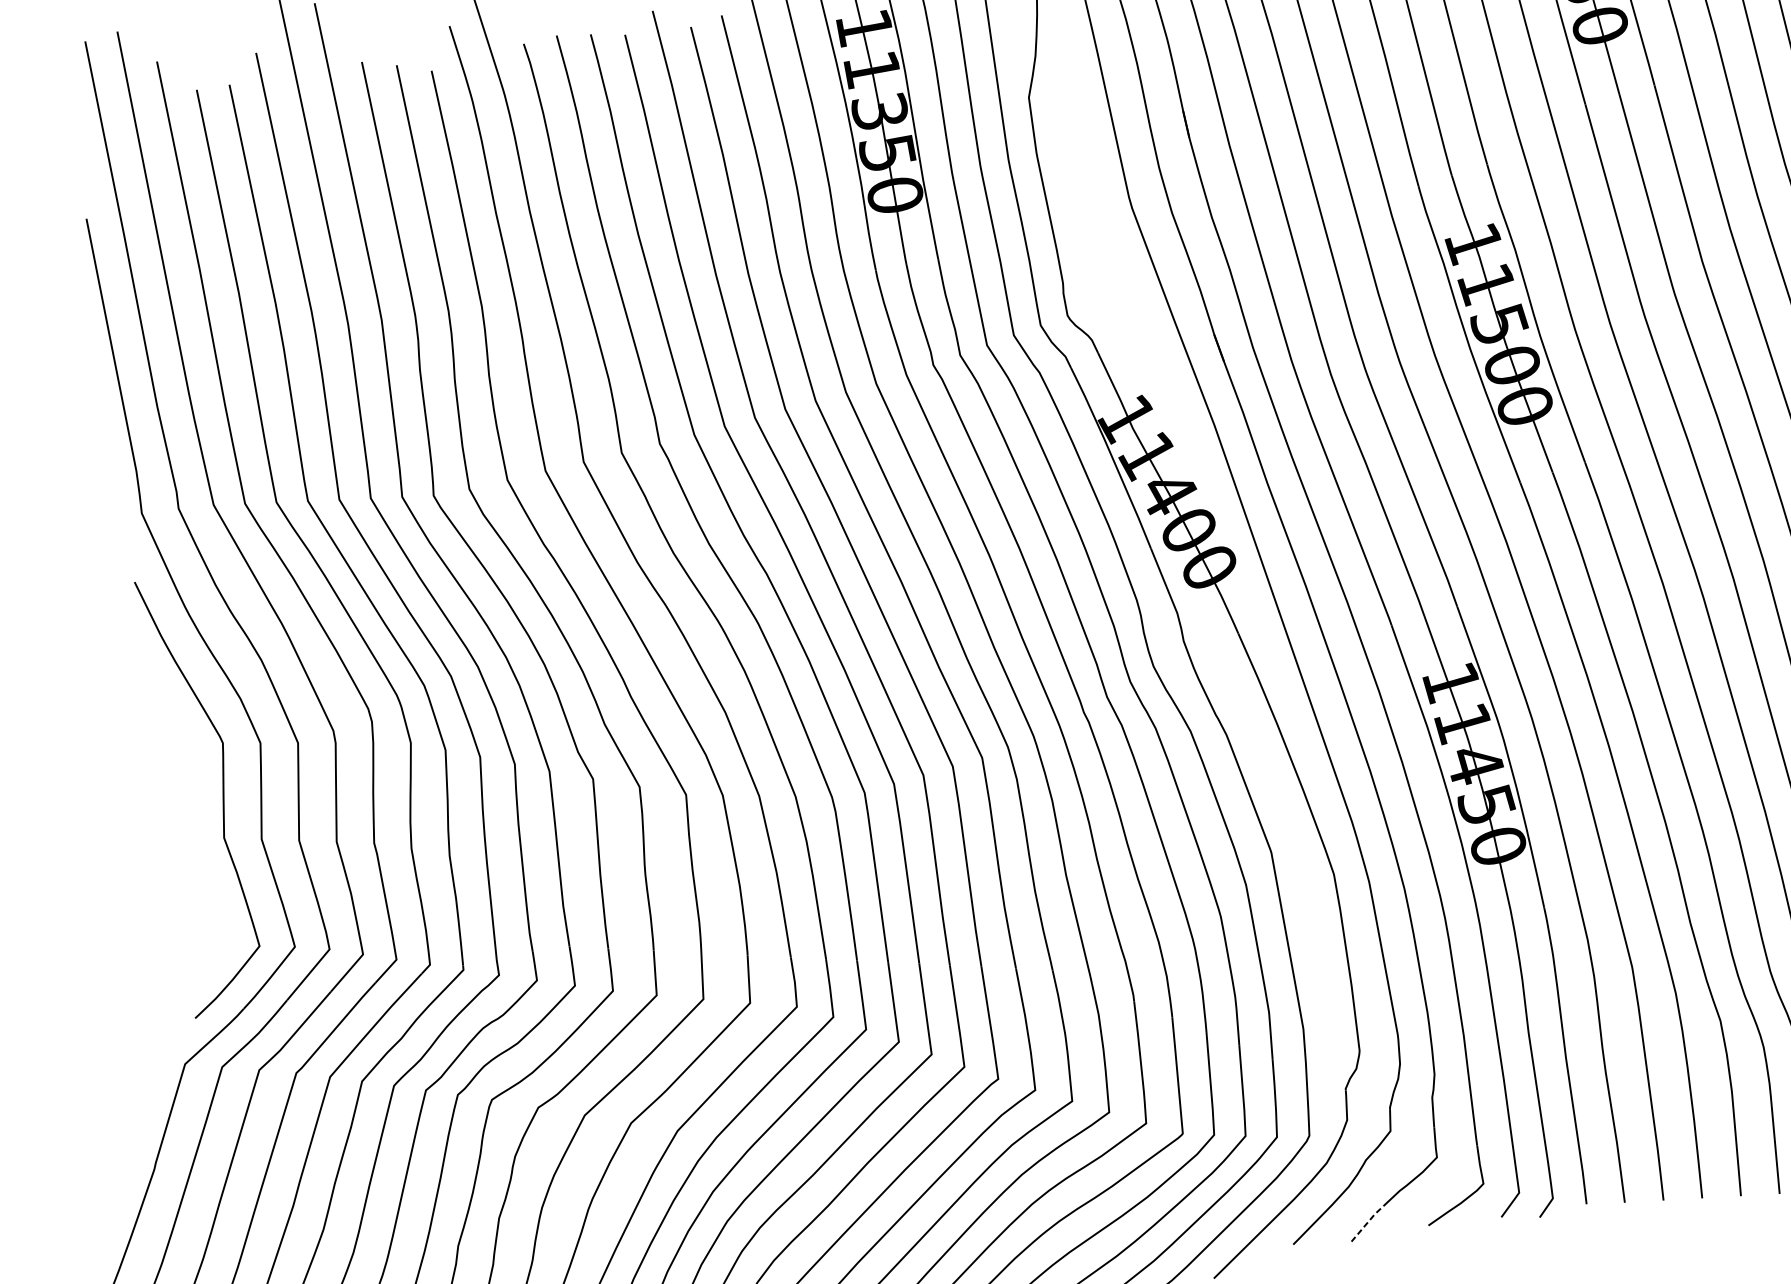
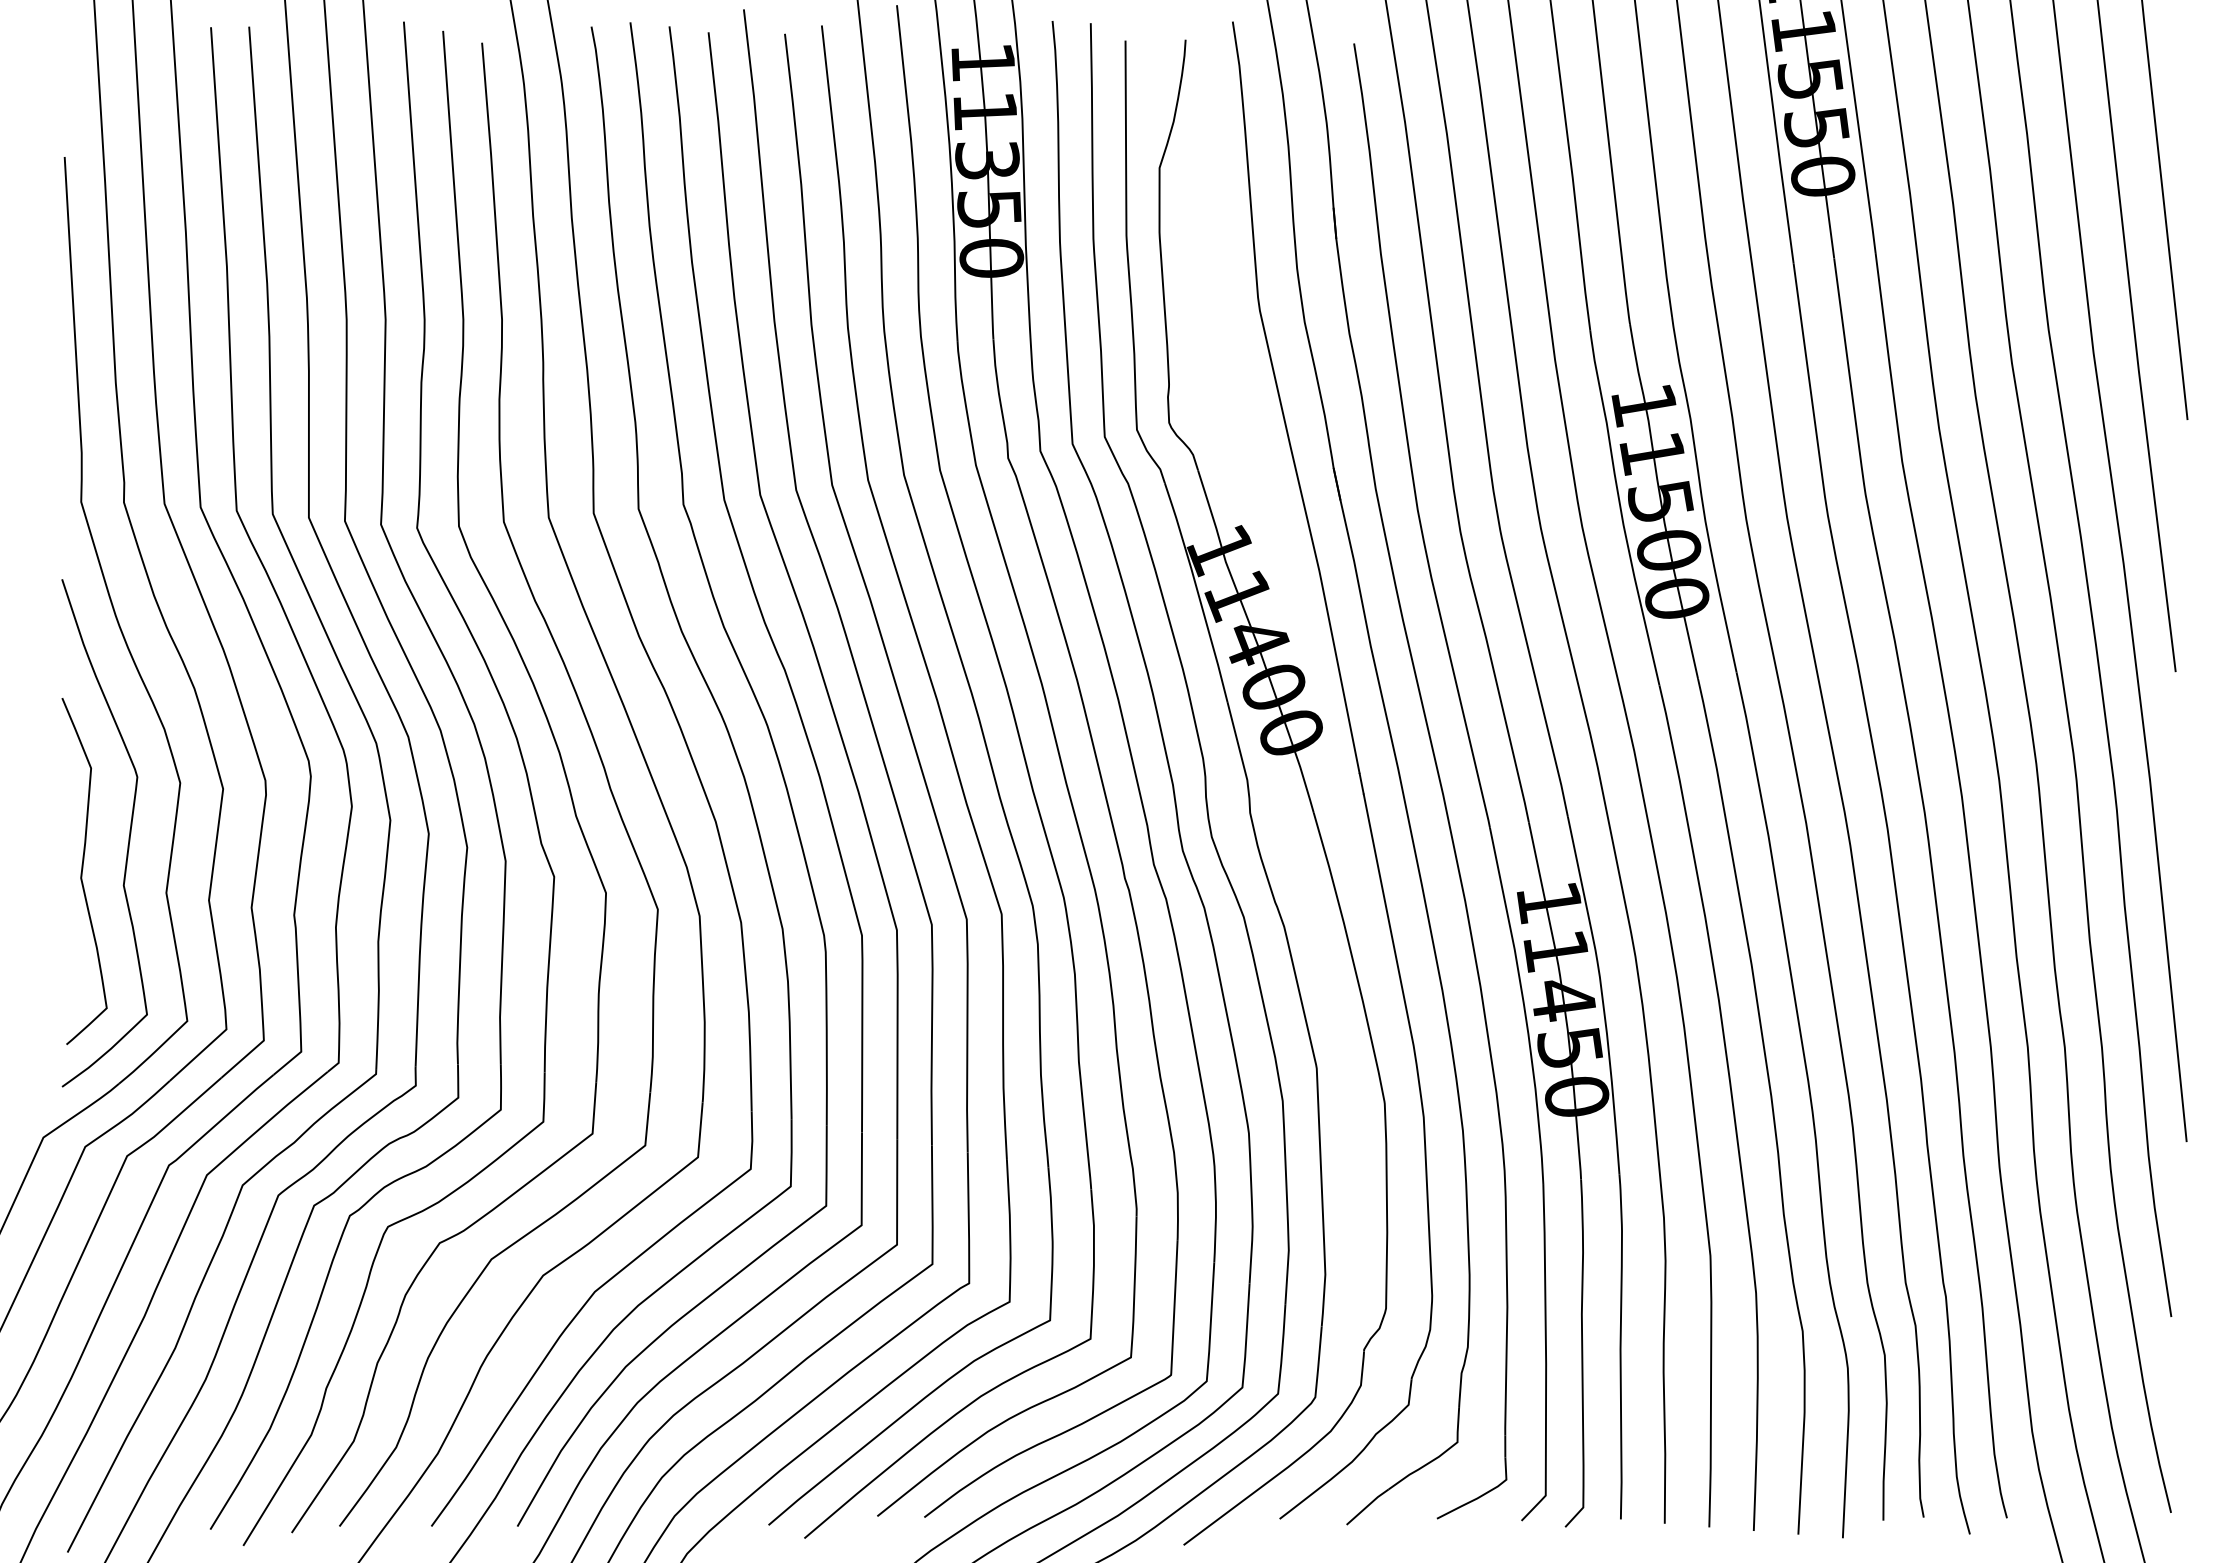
curve: (187, 830) -> (82, 871), added
line: (1368, 1222) -> (1368, 1505), dashed -> solid

